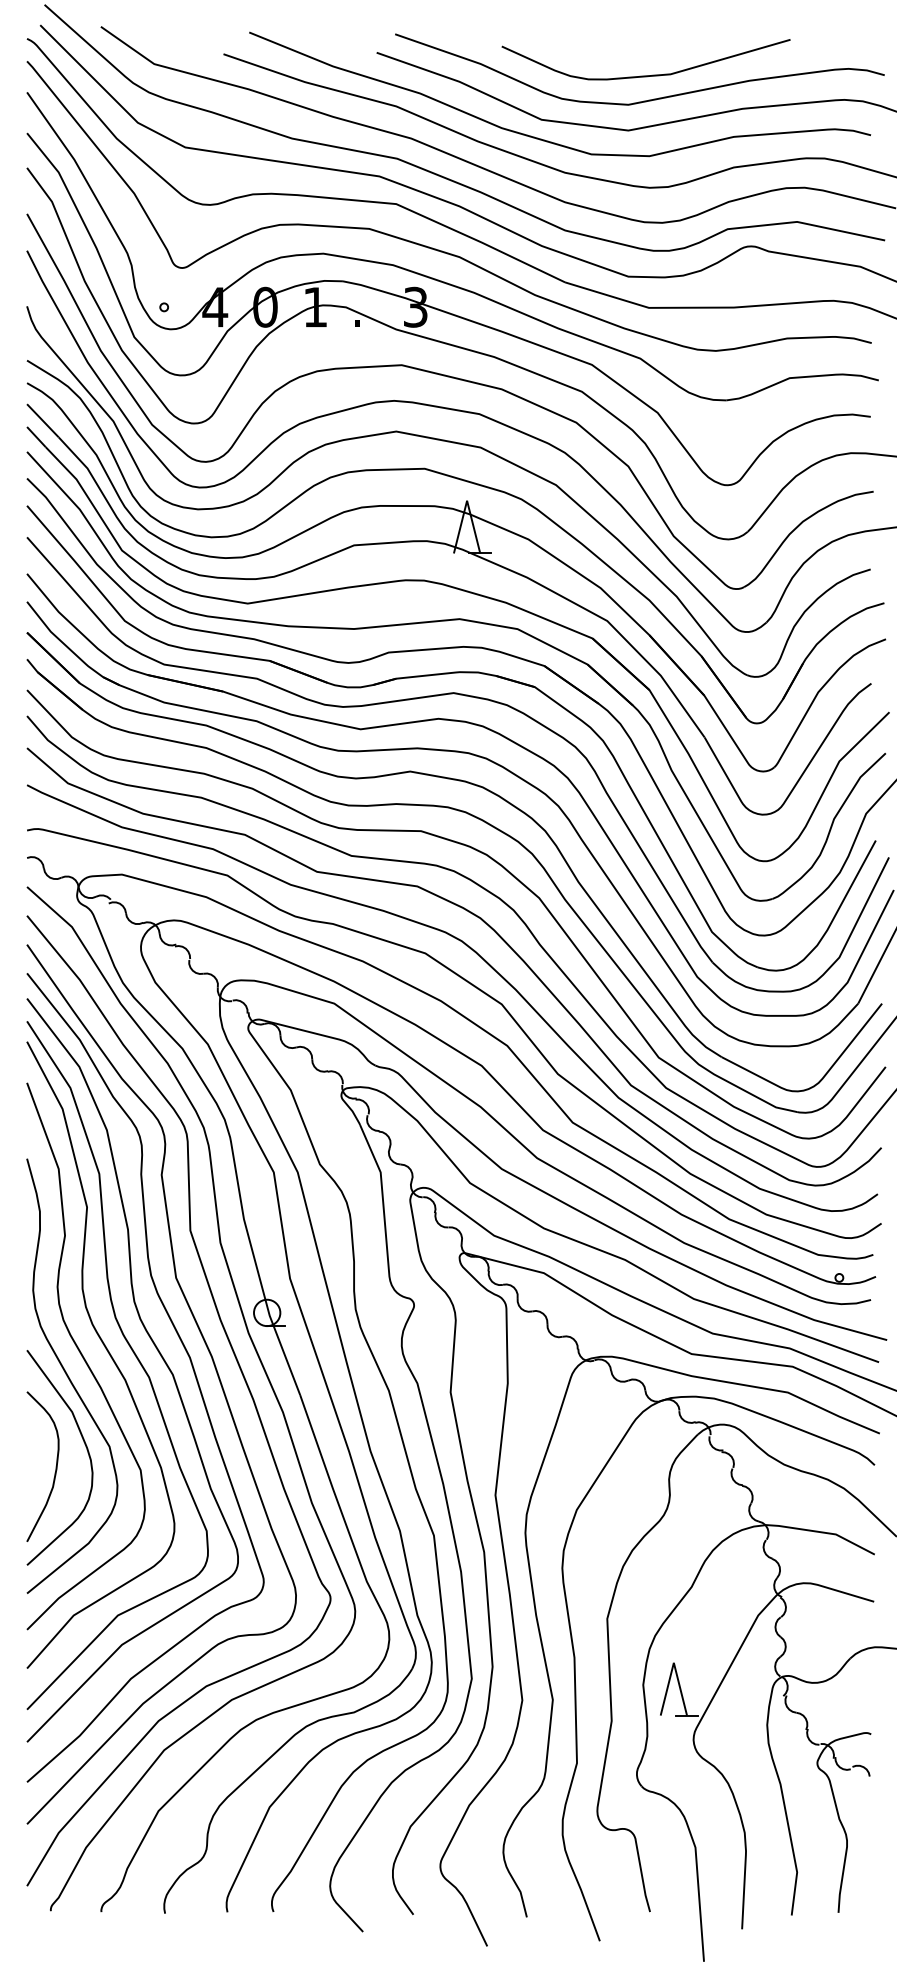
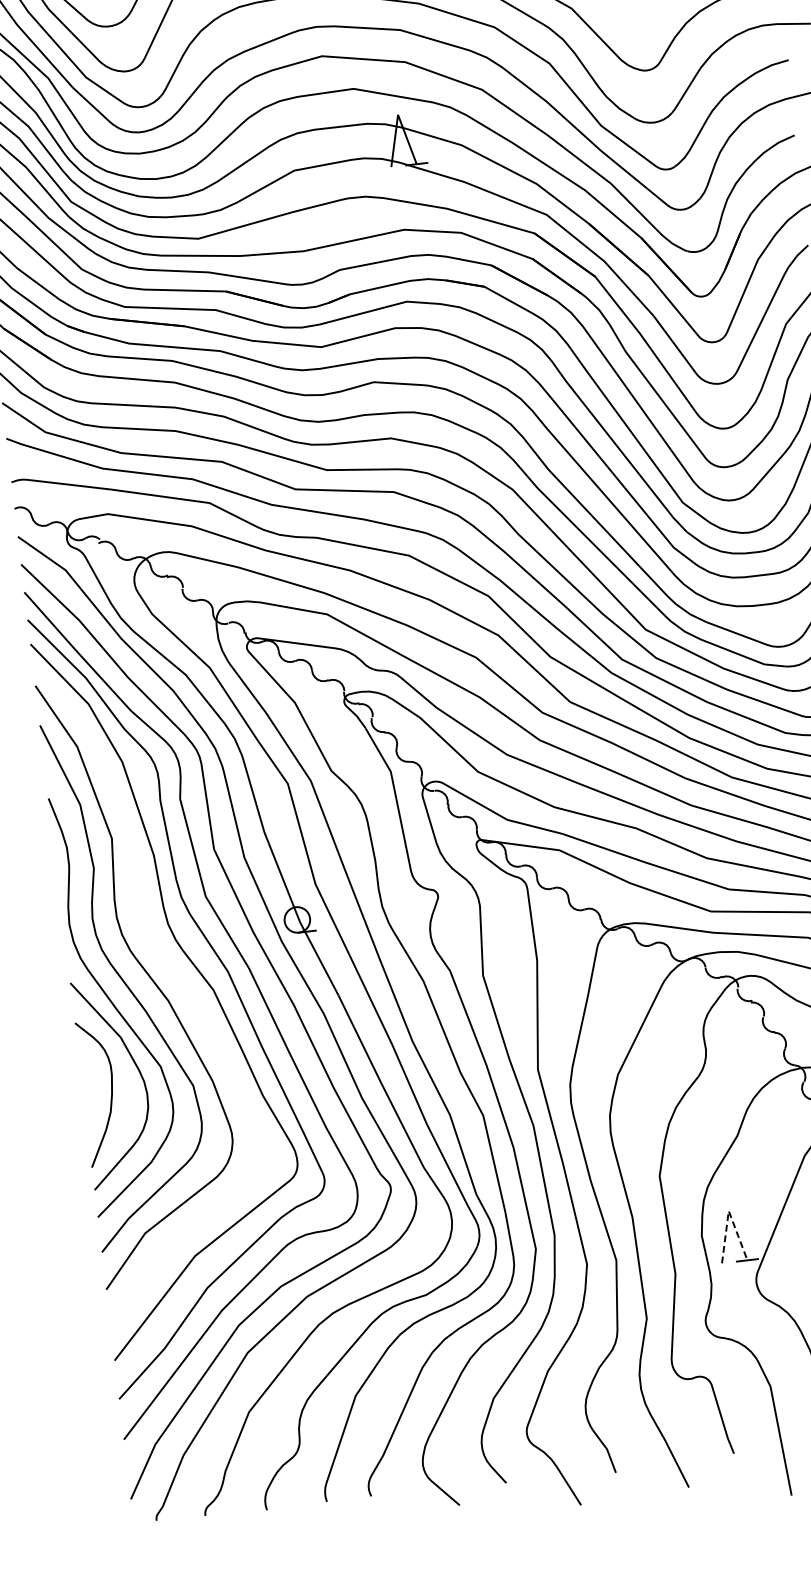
curve: (134, 1355) -> (174, 975), removed
line: (673, 1662) -> (728, 1210), solid -> dashed

